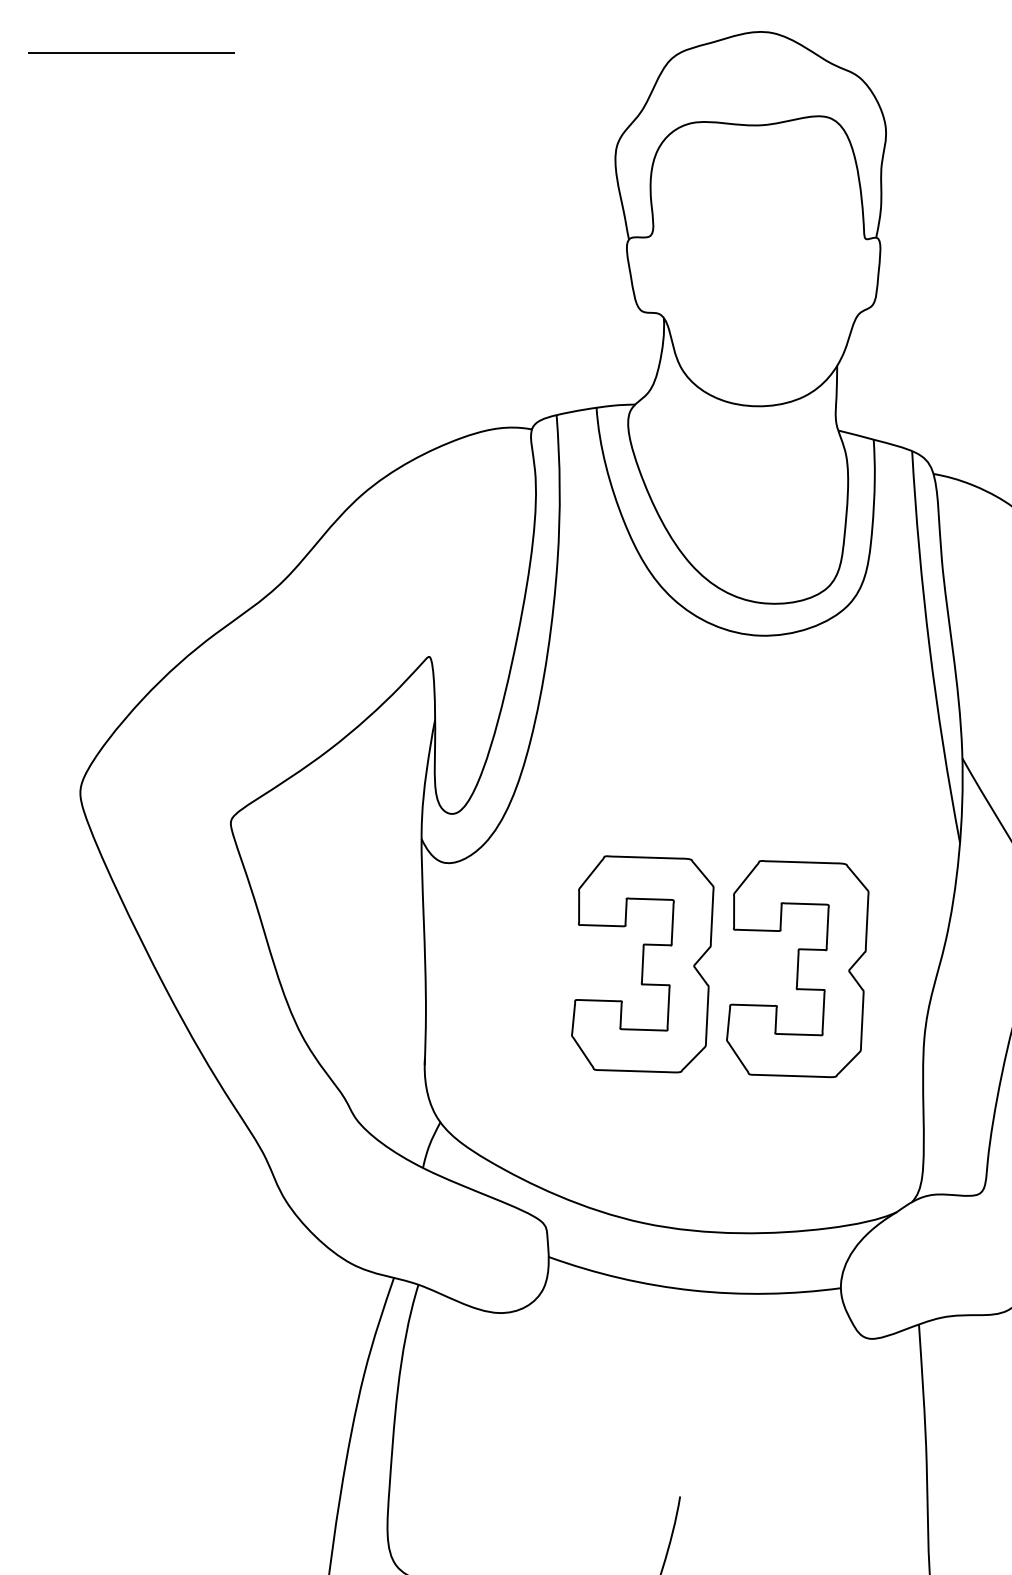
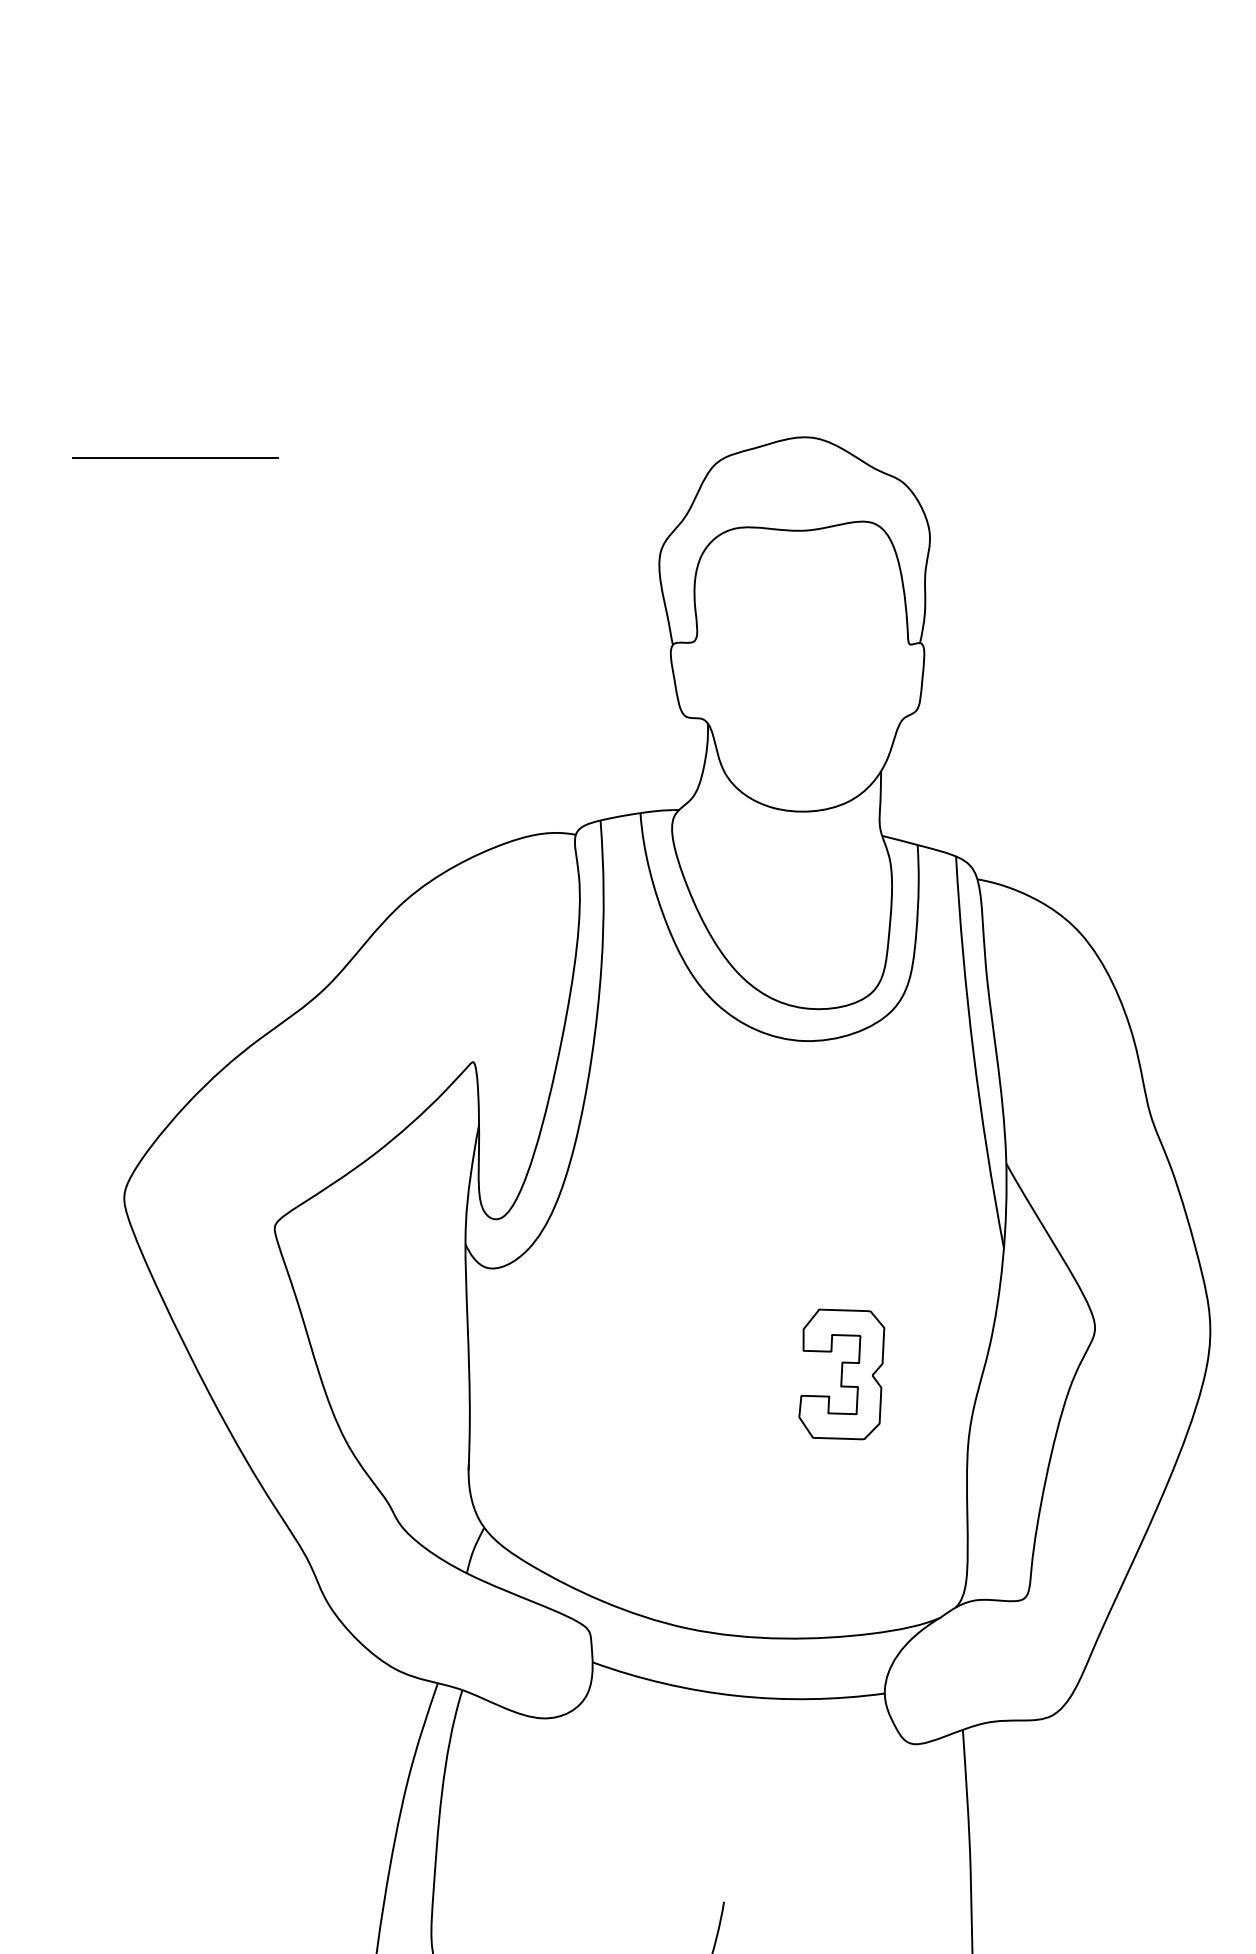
part: (642, 964) -> (686, 1369), removed
part: (797, 969) -> (841, 1374), size x0.6

